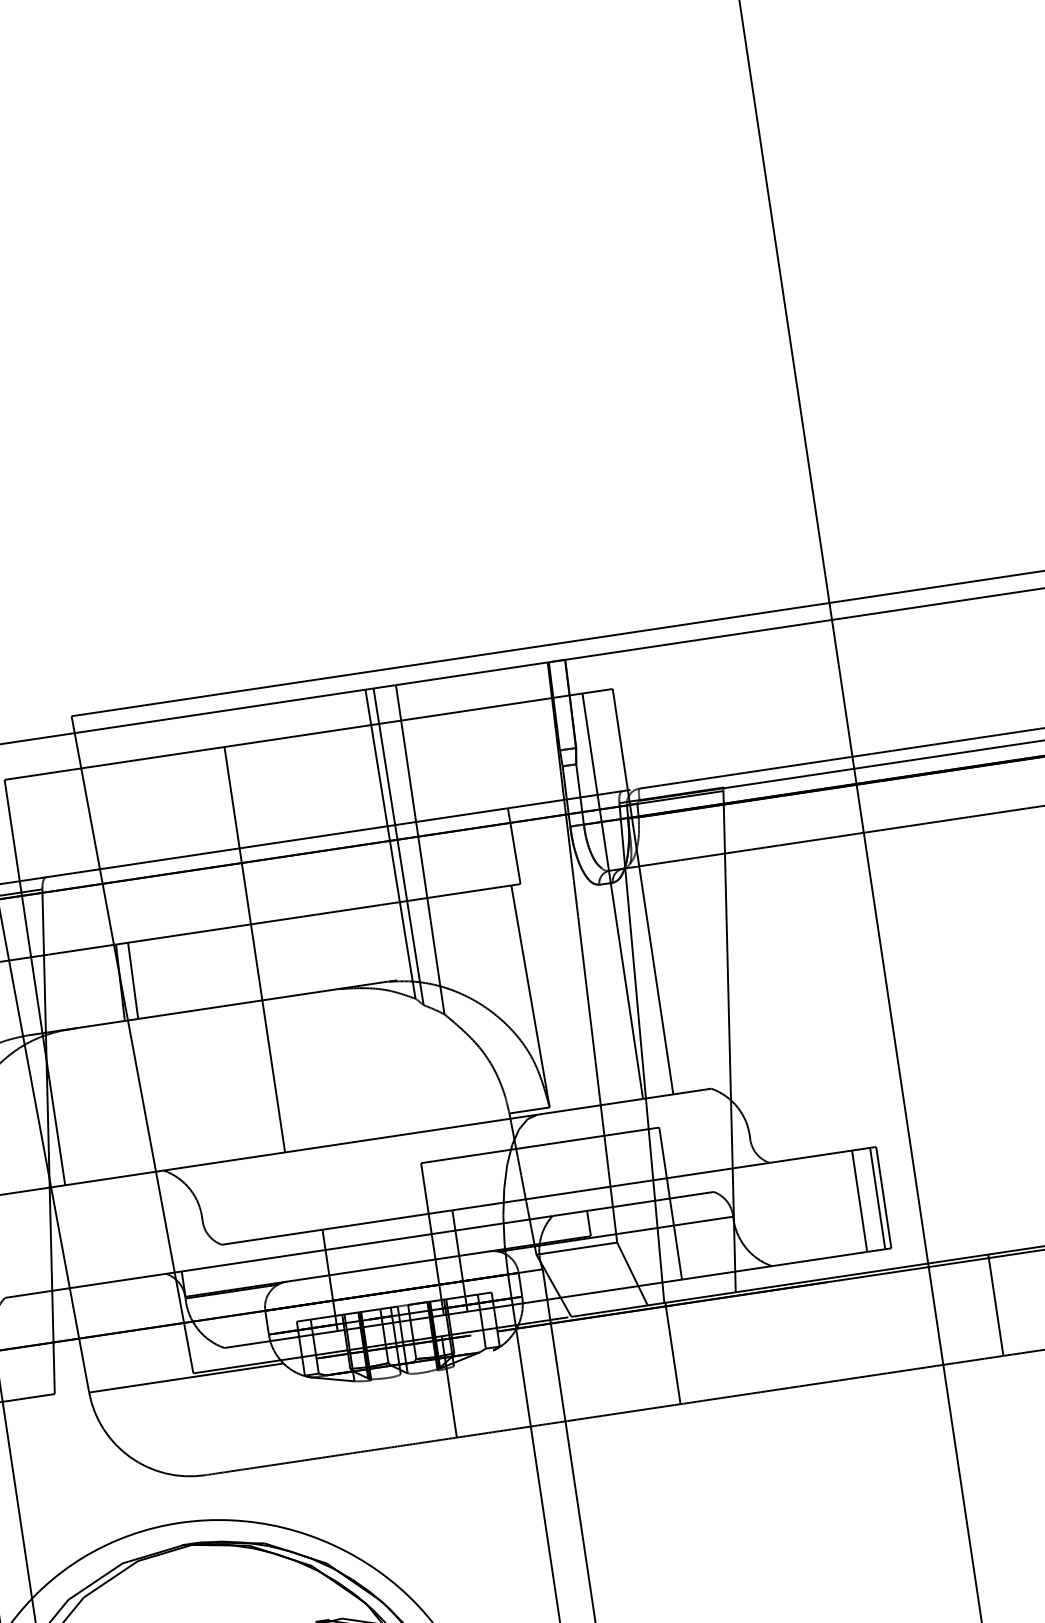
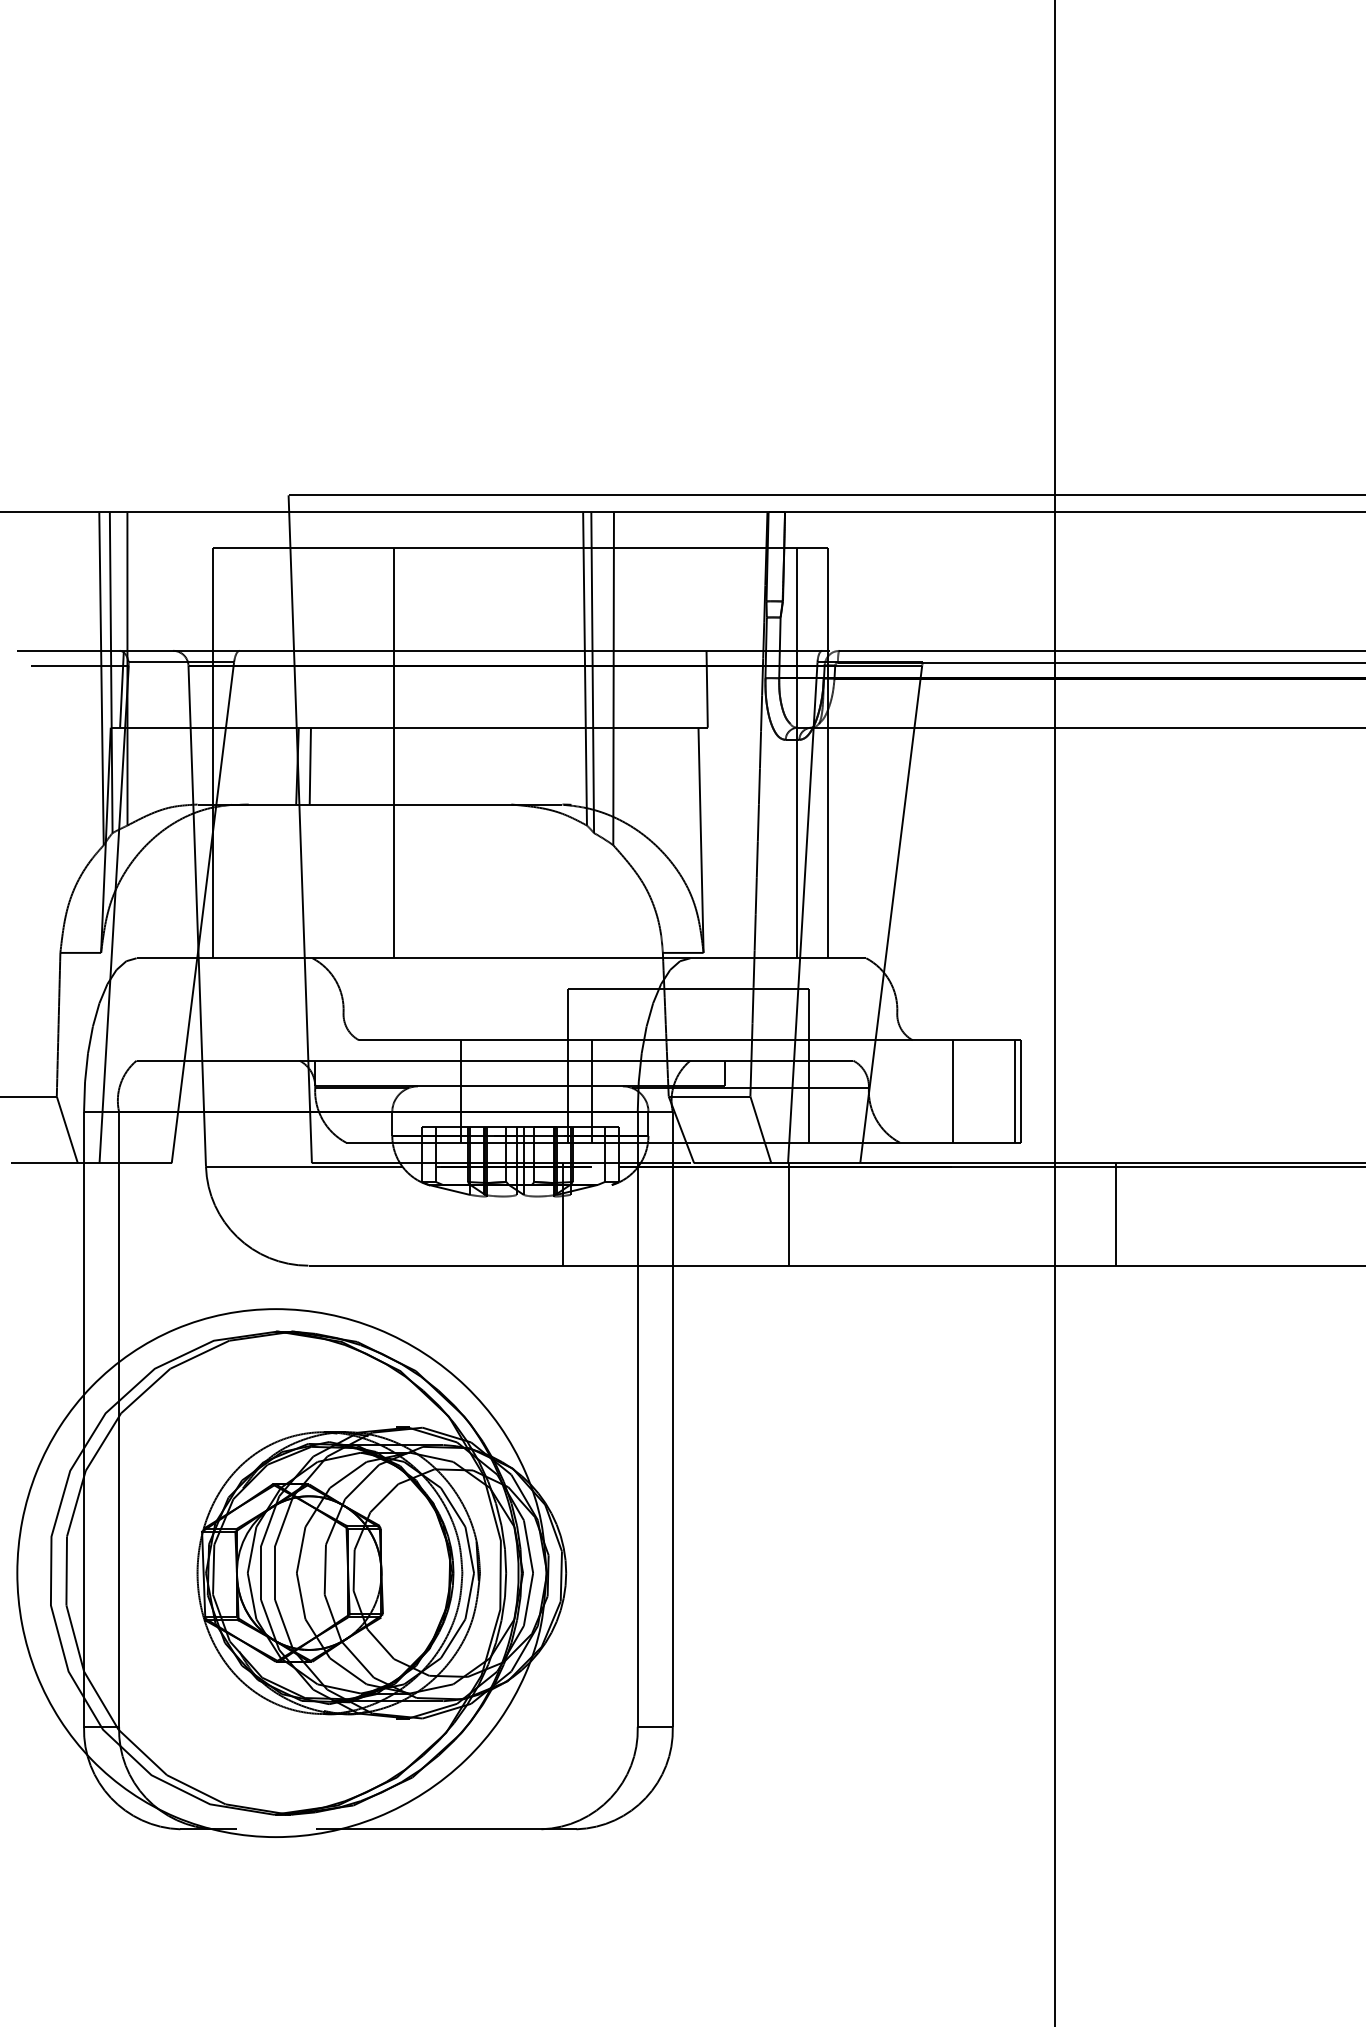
line: (255, 949) -> (394, 753), moved
line: (859, 1201) -> (953, 1091), moved

